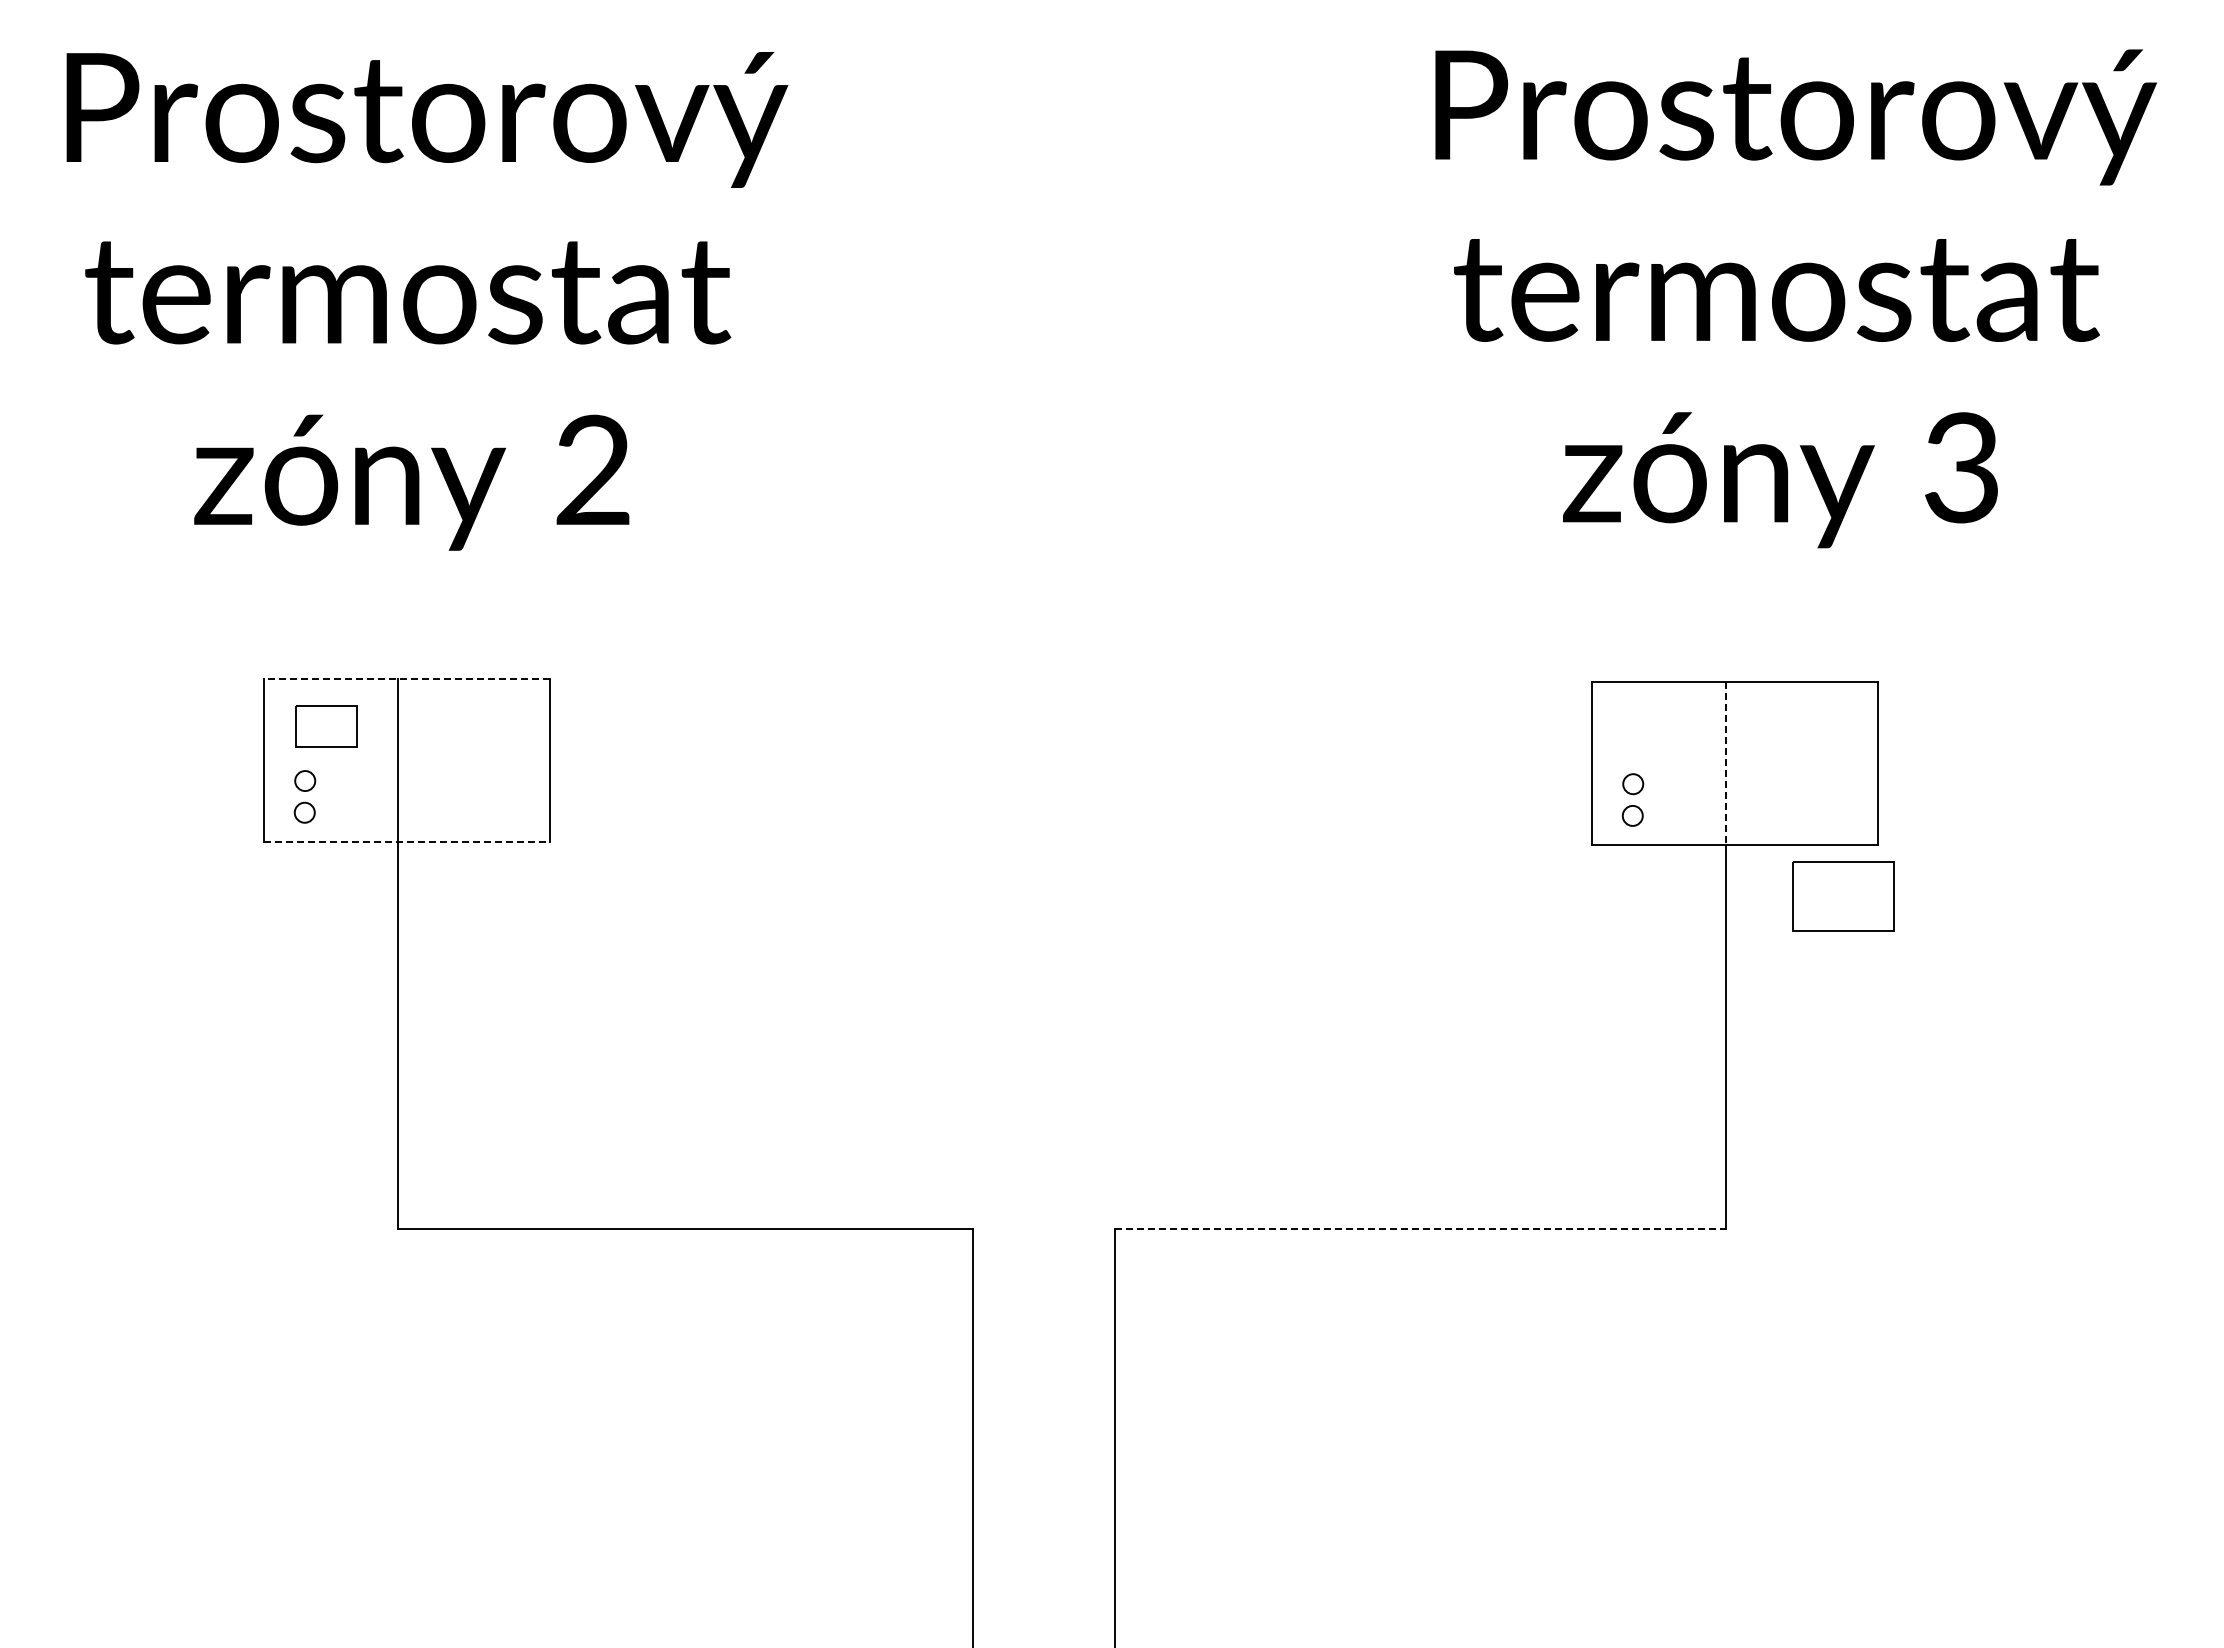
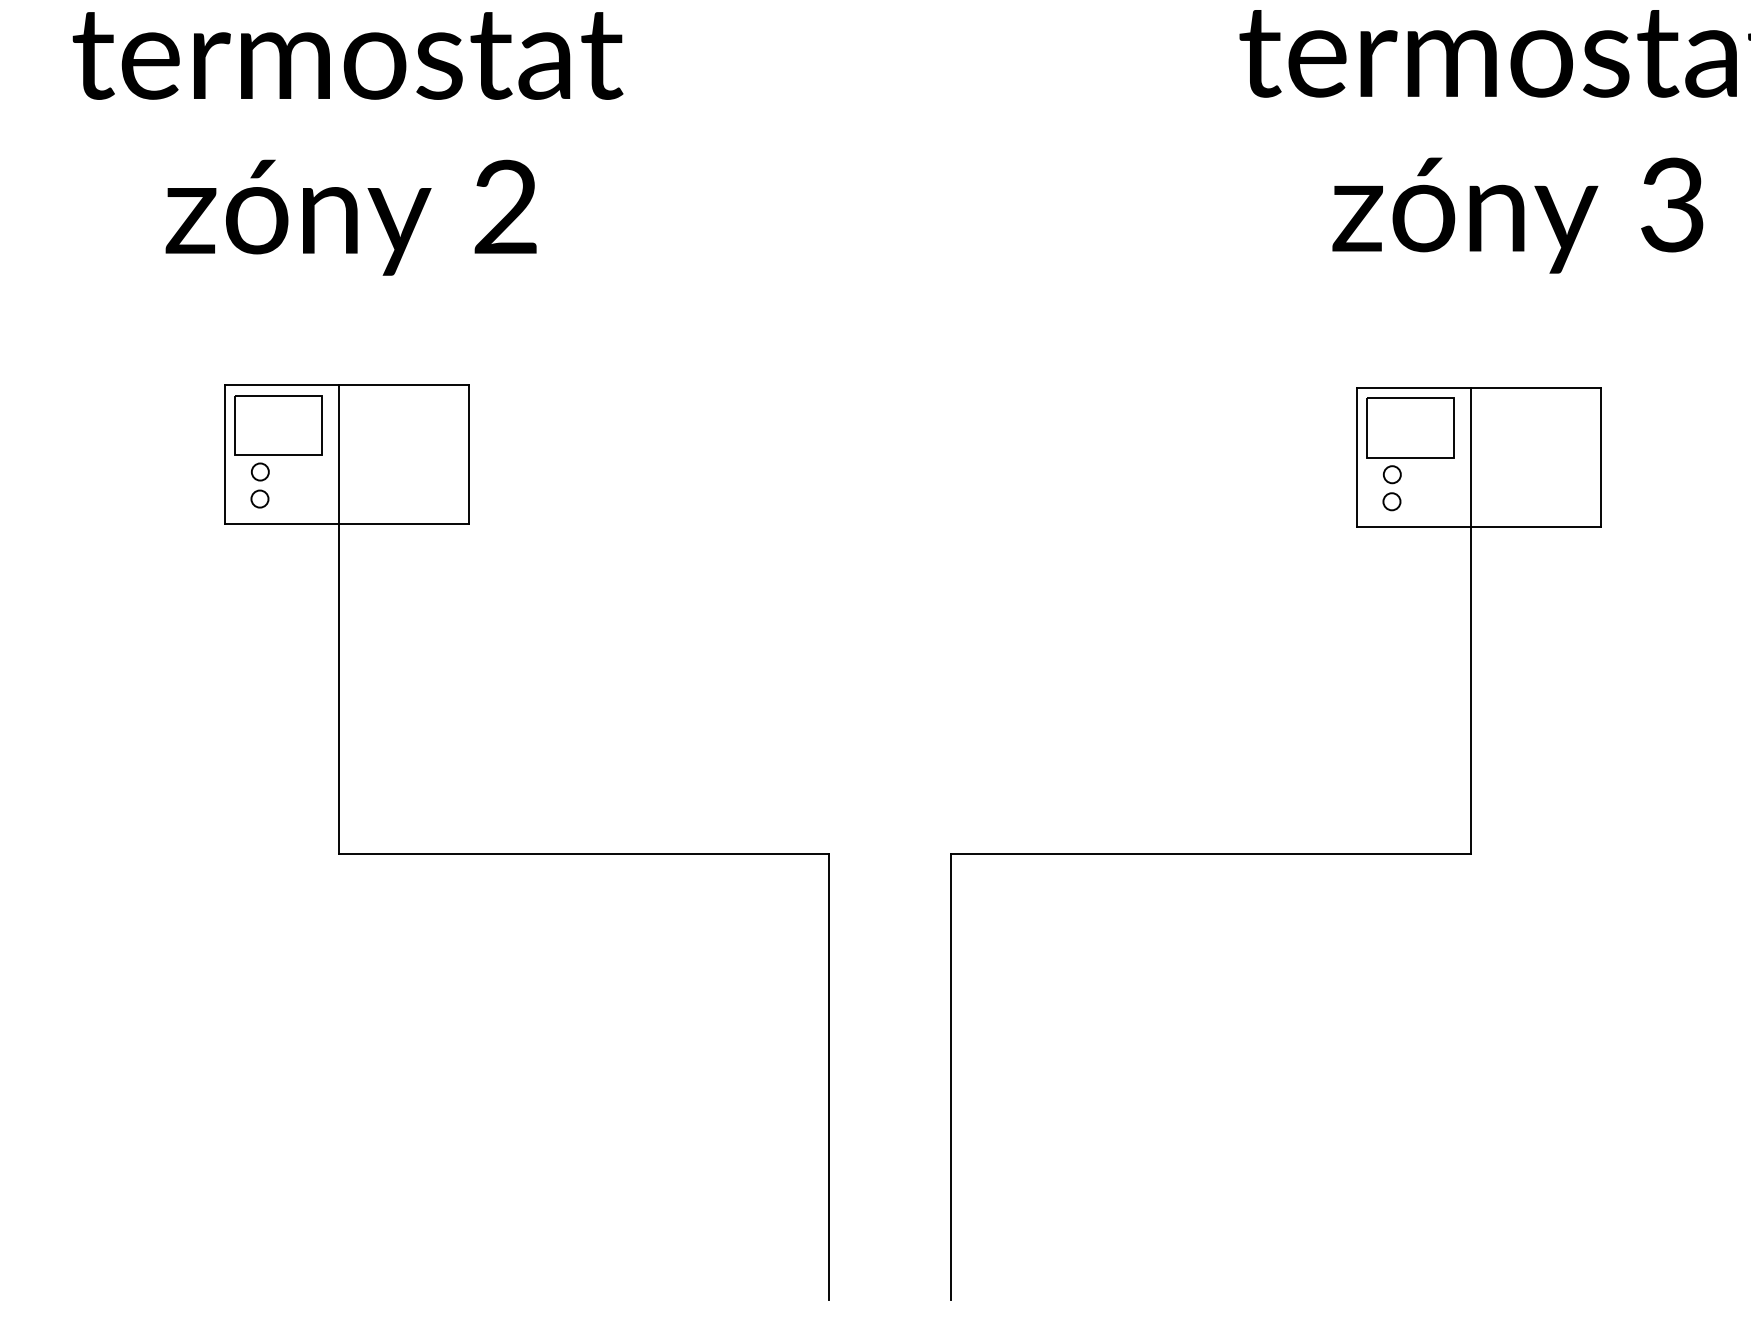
line: (406, 679) -> (346, 385), dashed -> solid
part: (326, 726) -> (278, 425), size x1.67
line: (1725, 764) -> (1470, 457), dashed -> solid
line: (407, 841) -> (347, 523), dashed -> solid
part: (1843, 896) -> (1410, 428), moved
line: (1421, 1229) -> (1211, 854), dashed -> solid

